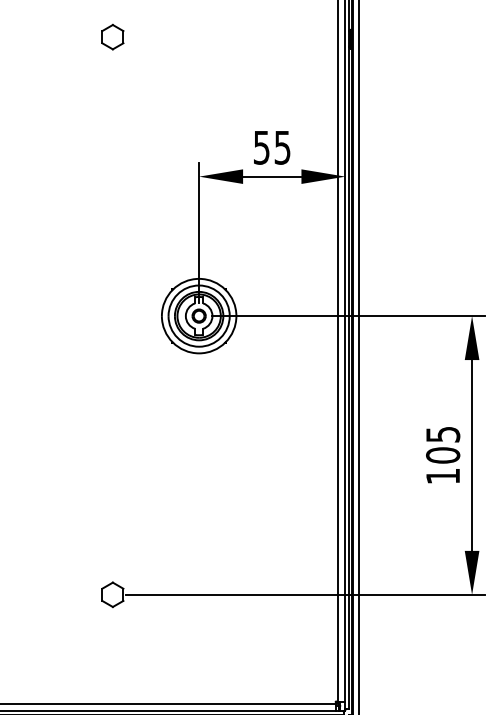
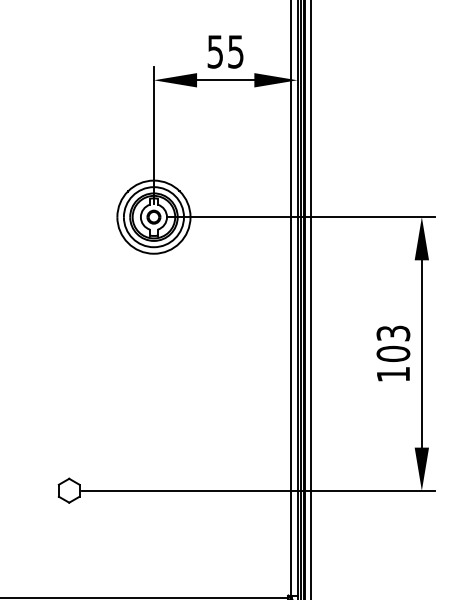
text: (442, 433) -> (392, 332), 105 -> 103

